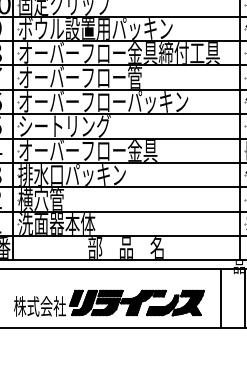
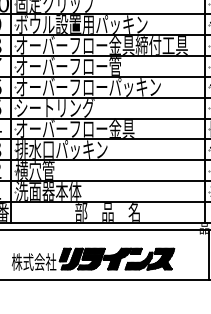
line: (220, 297) -> (188, 254), removed

